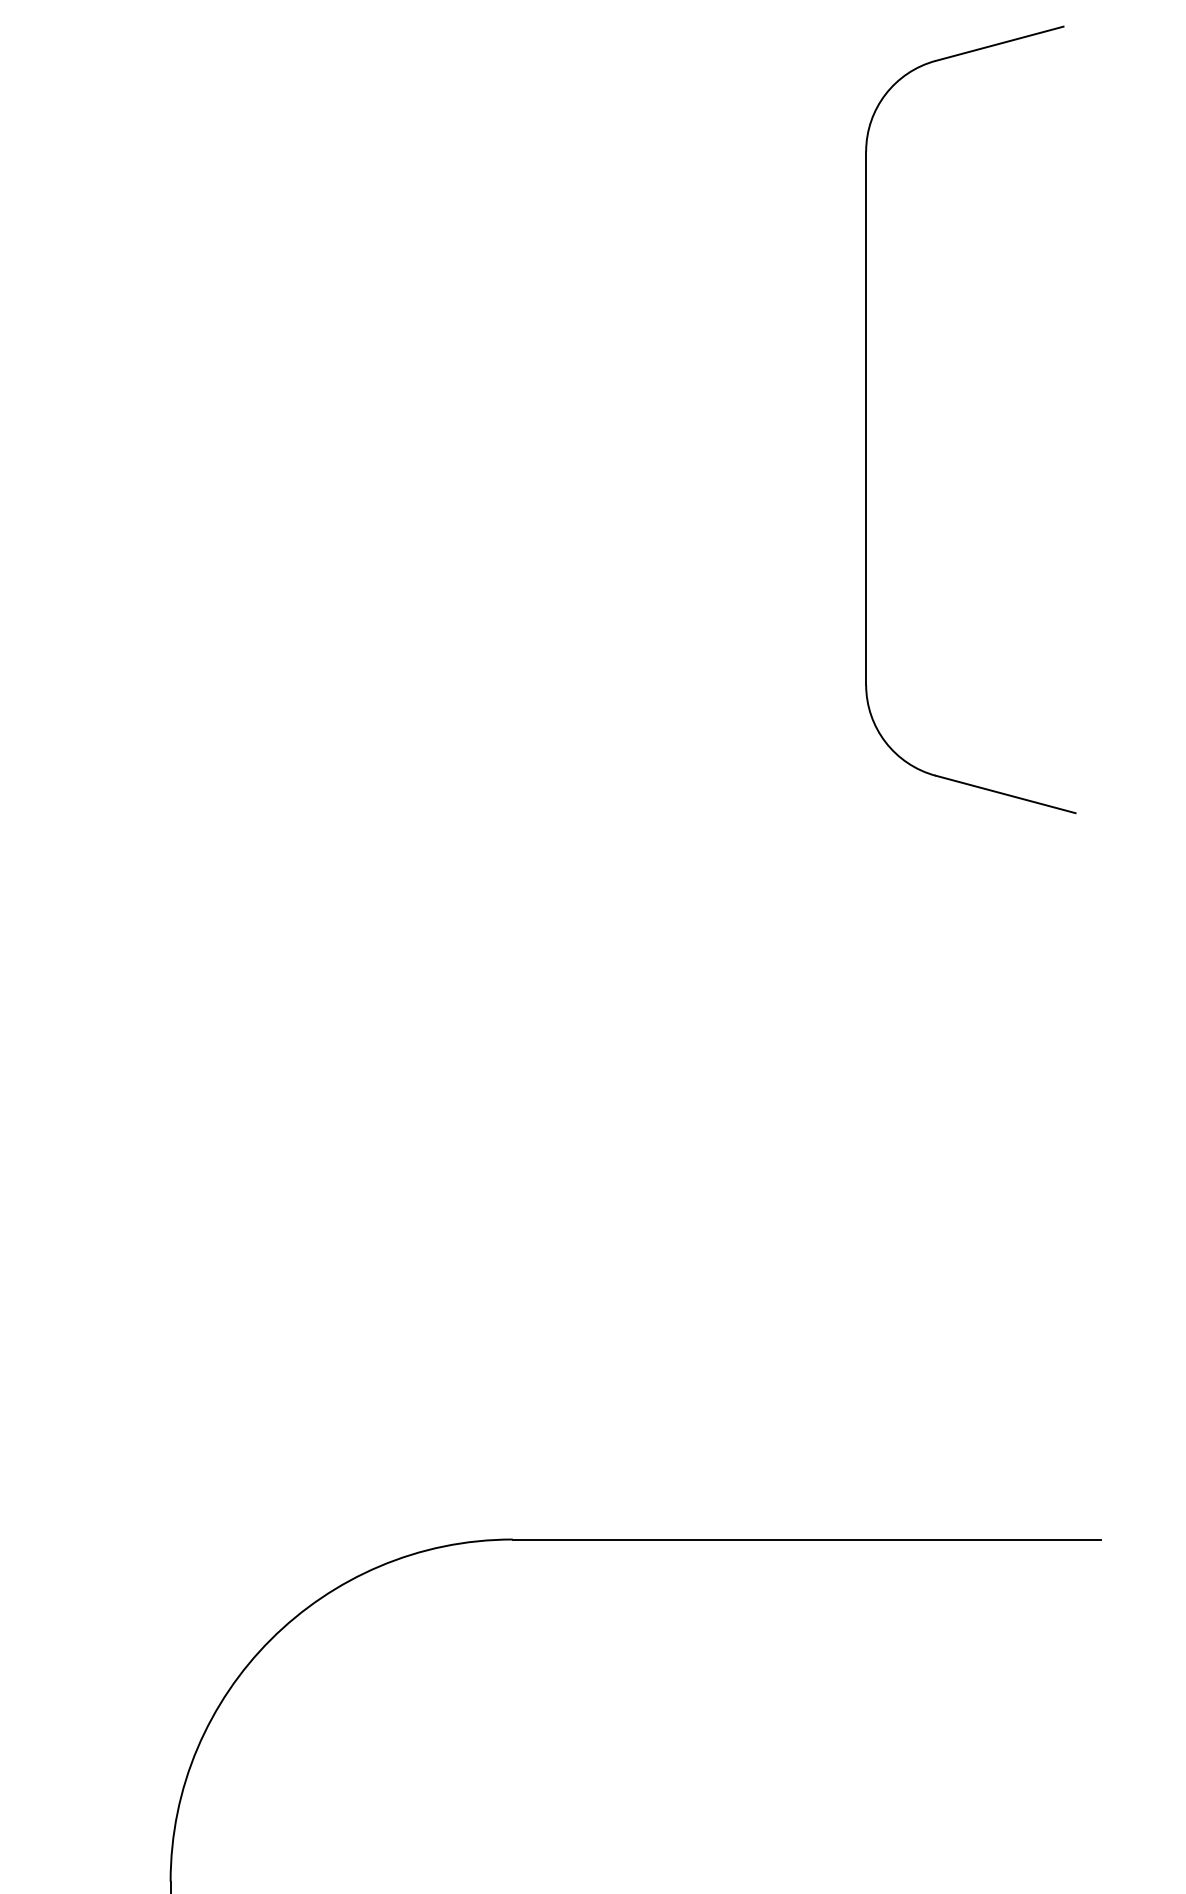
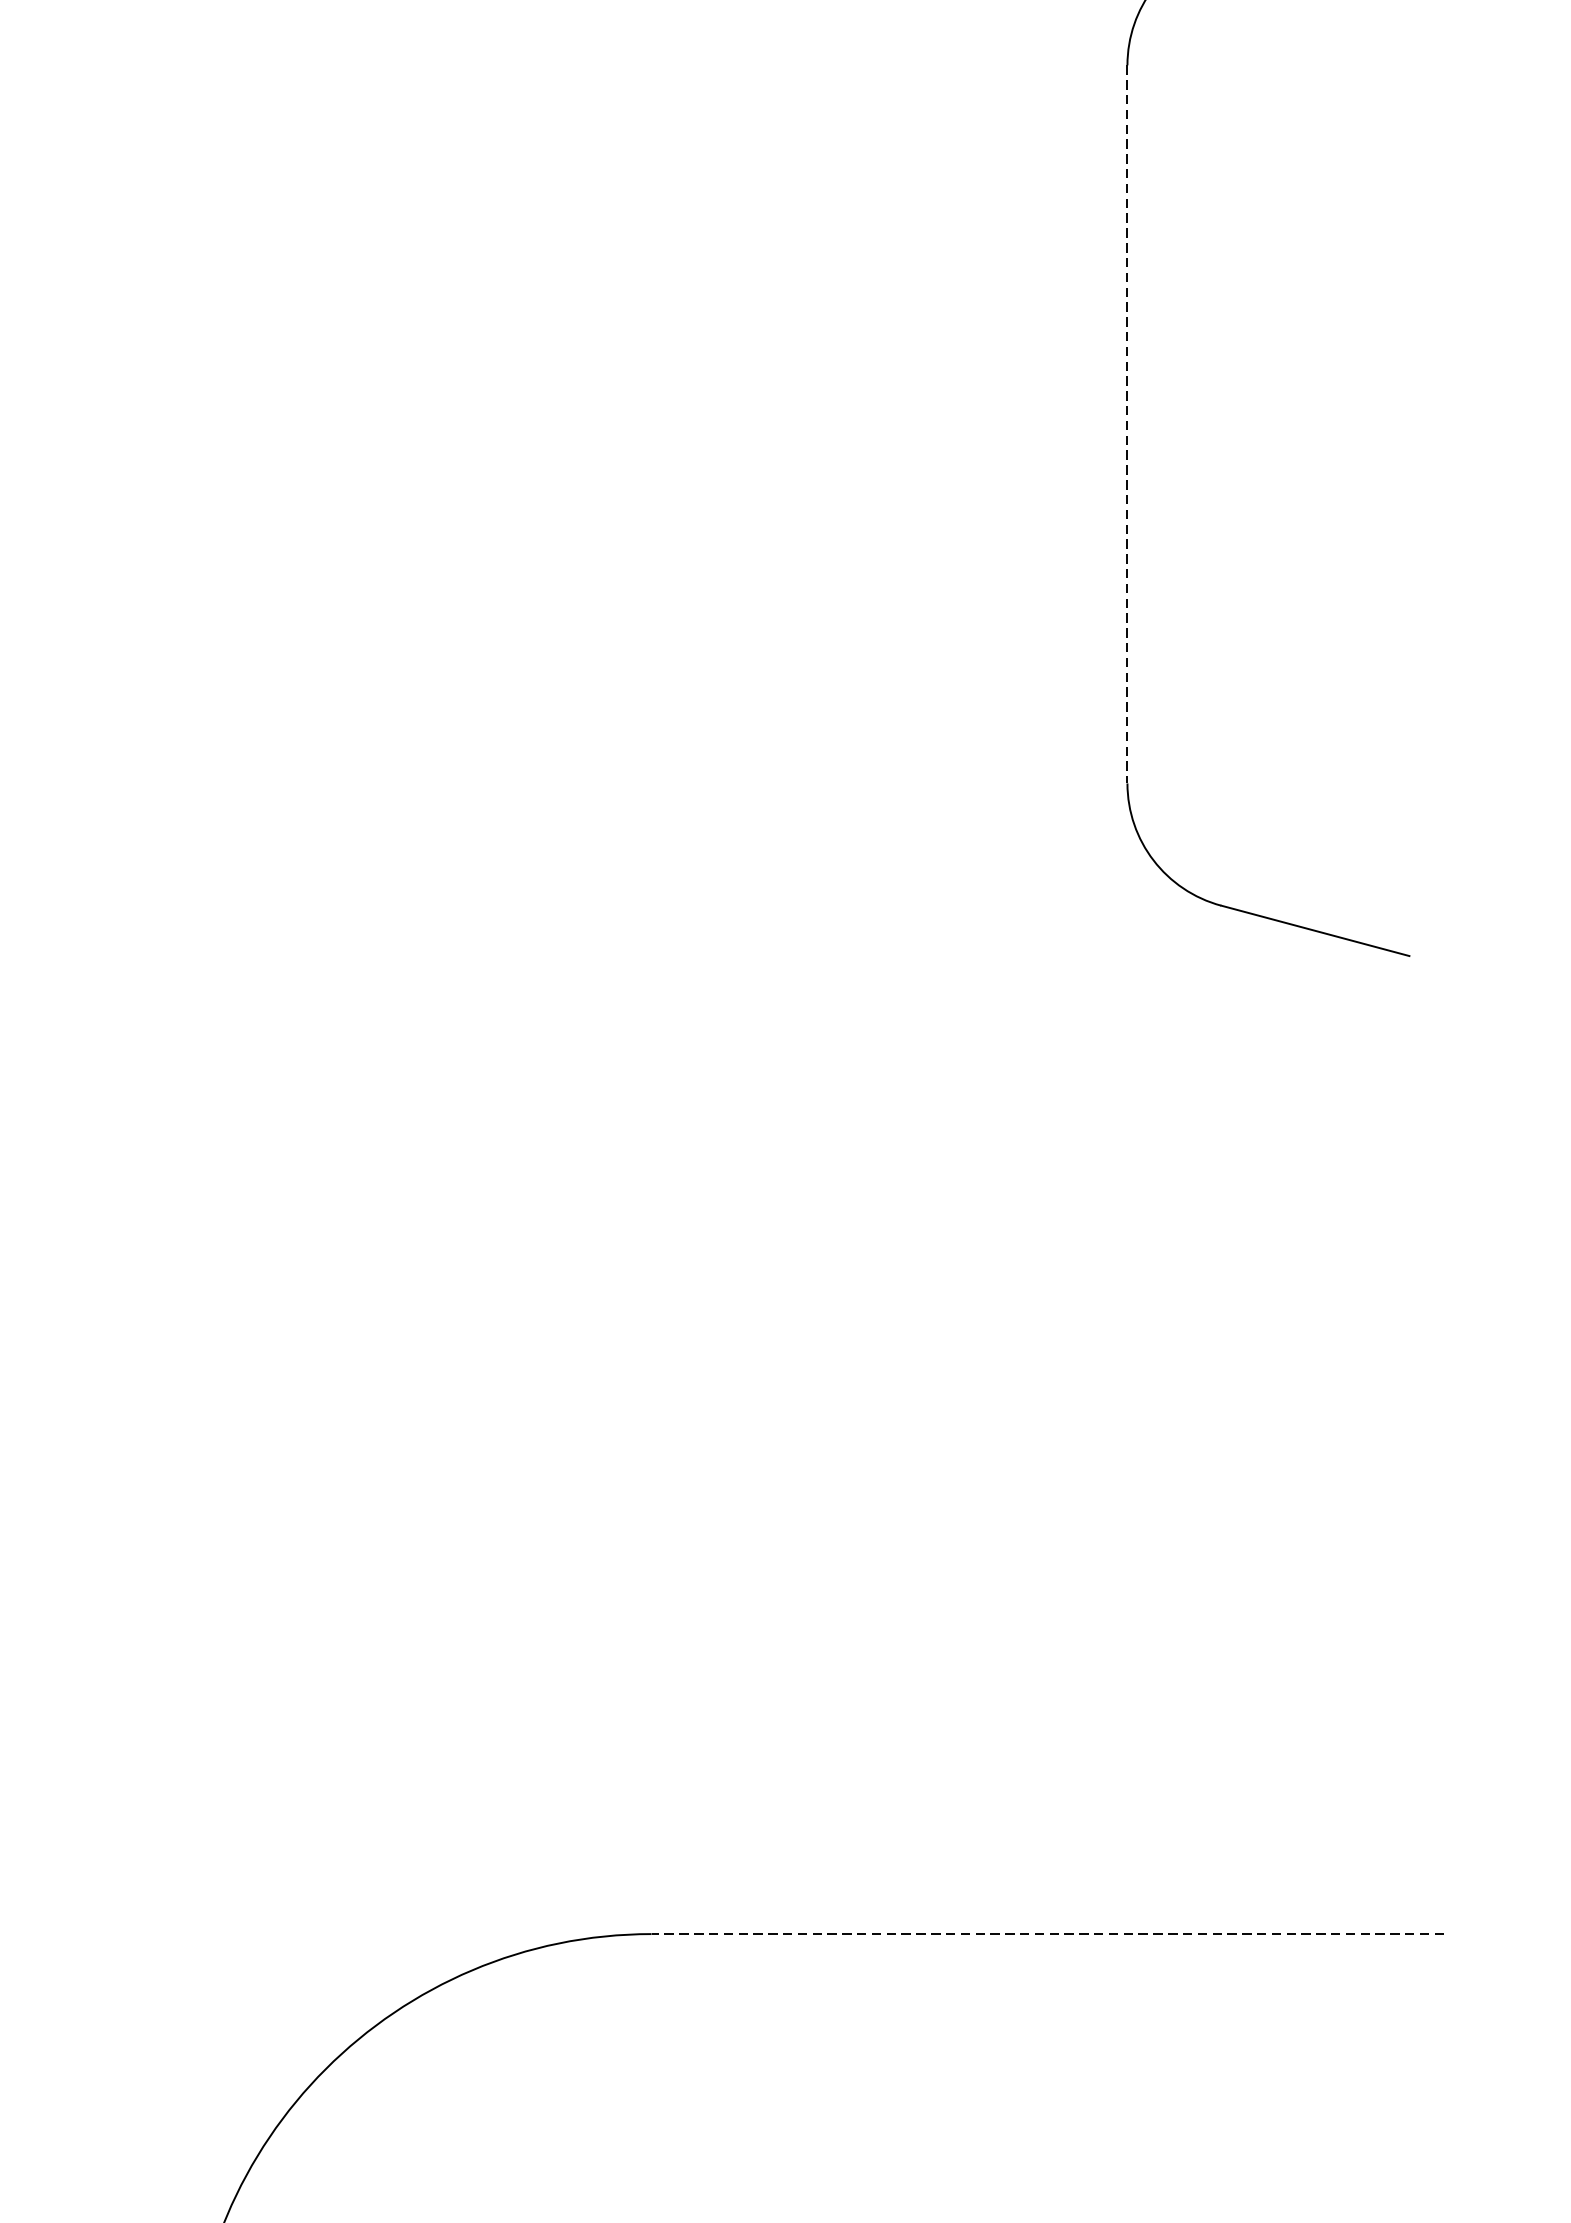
line: (866, 418) -> (1127, 424), solid -> dashed
line: (806, 1539) -> (1047, 1934), solid -> dashed

